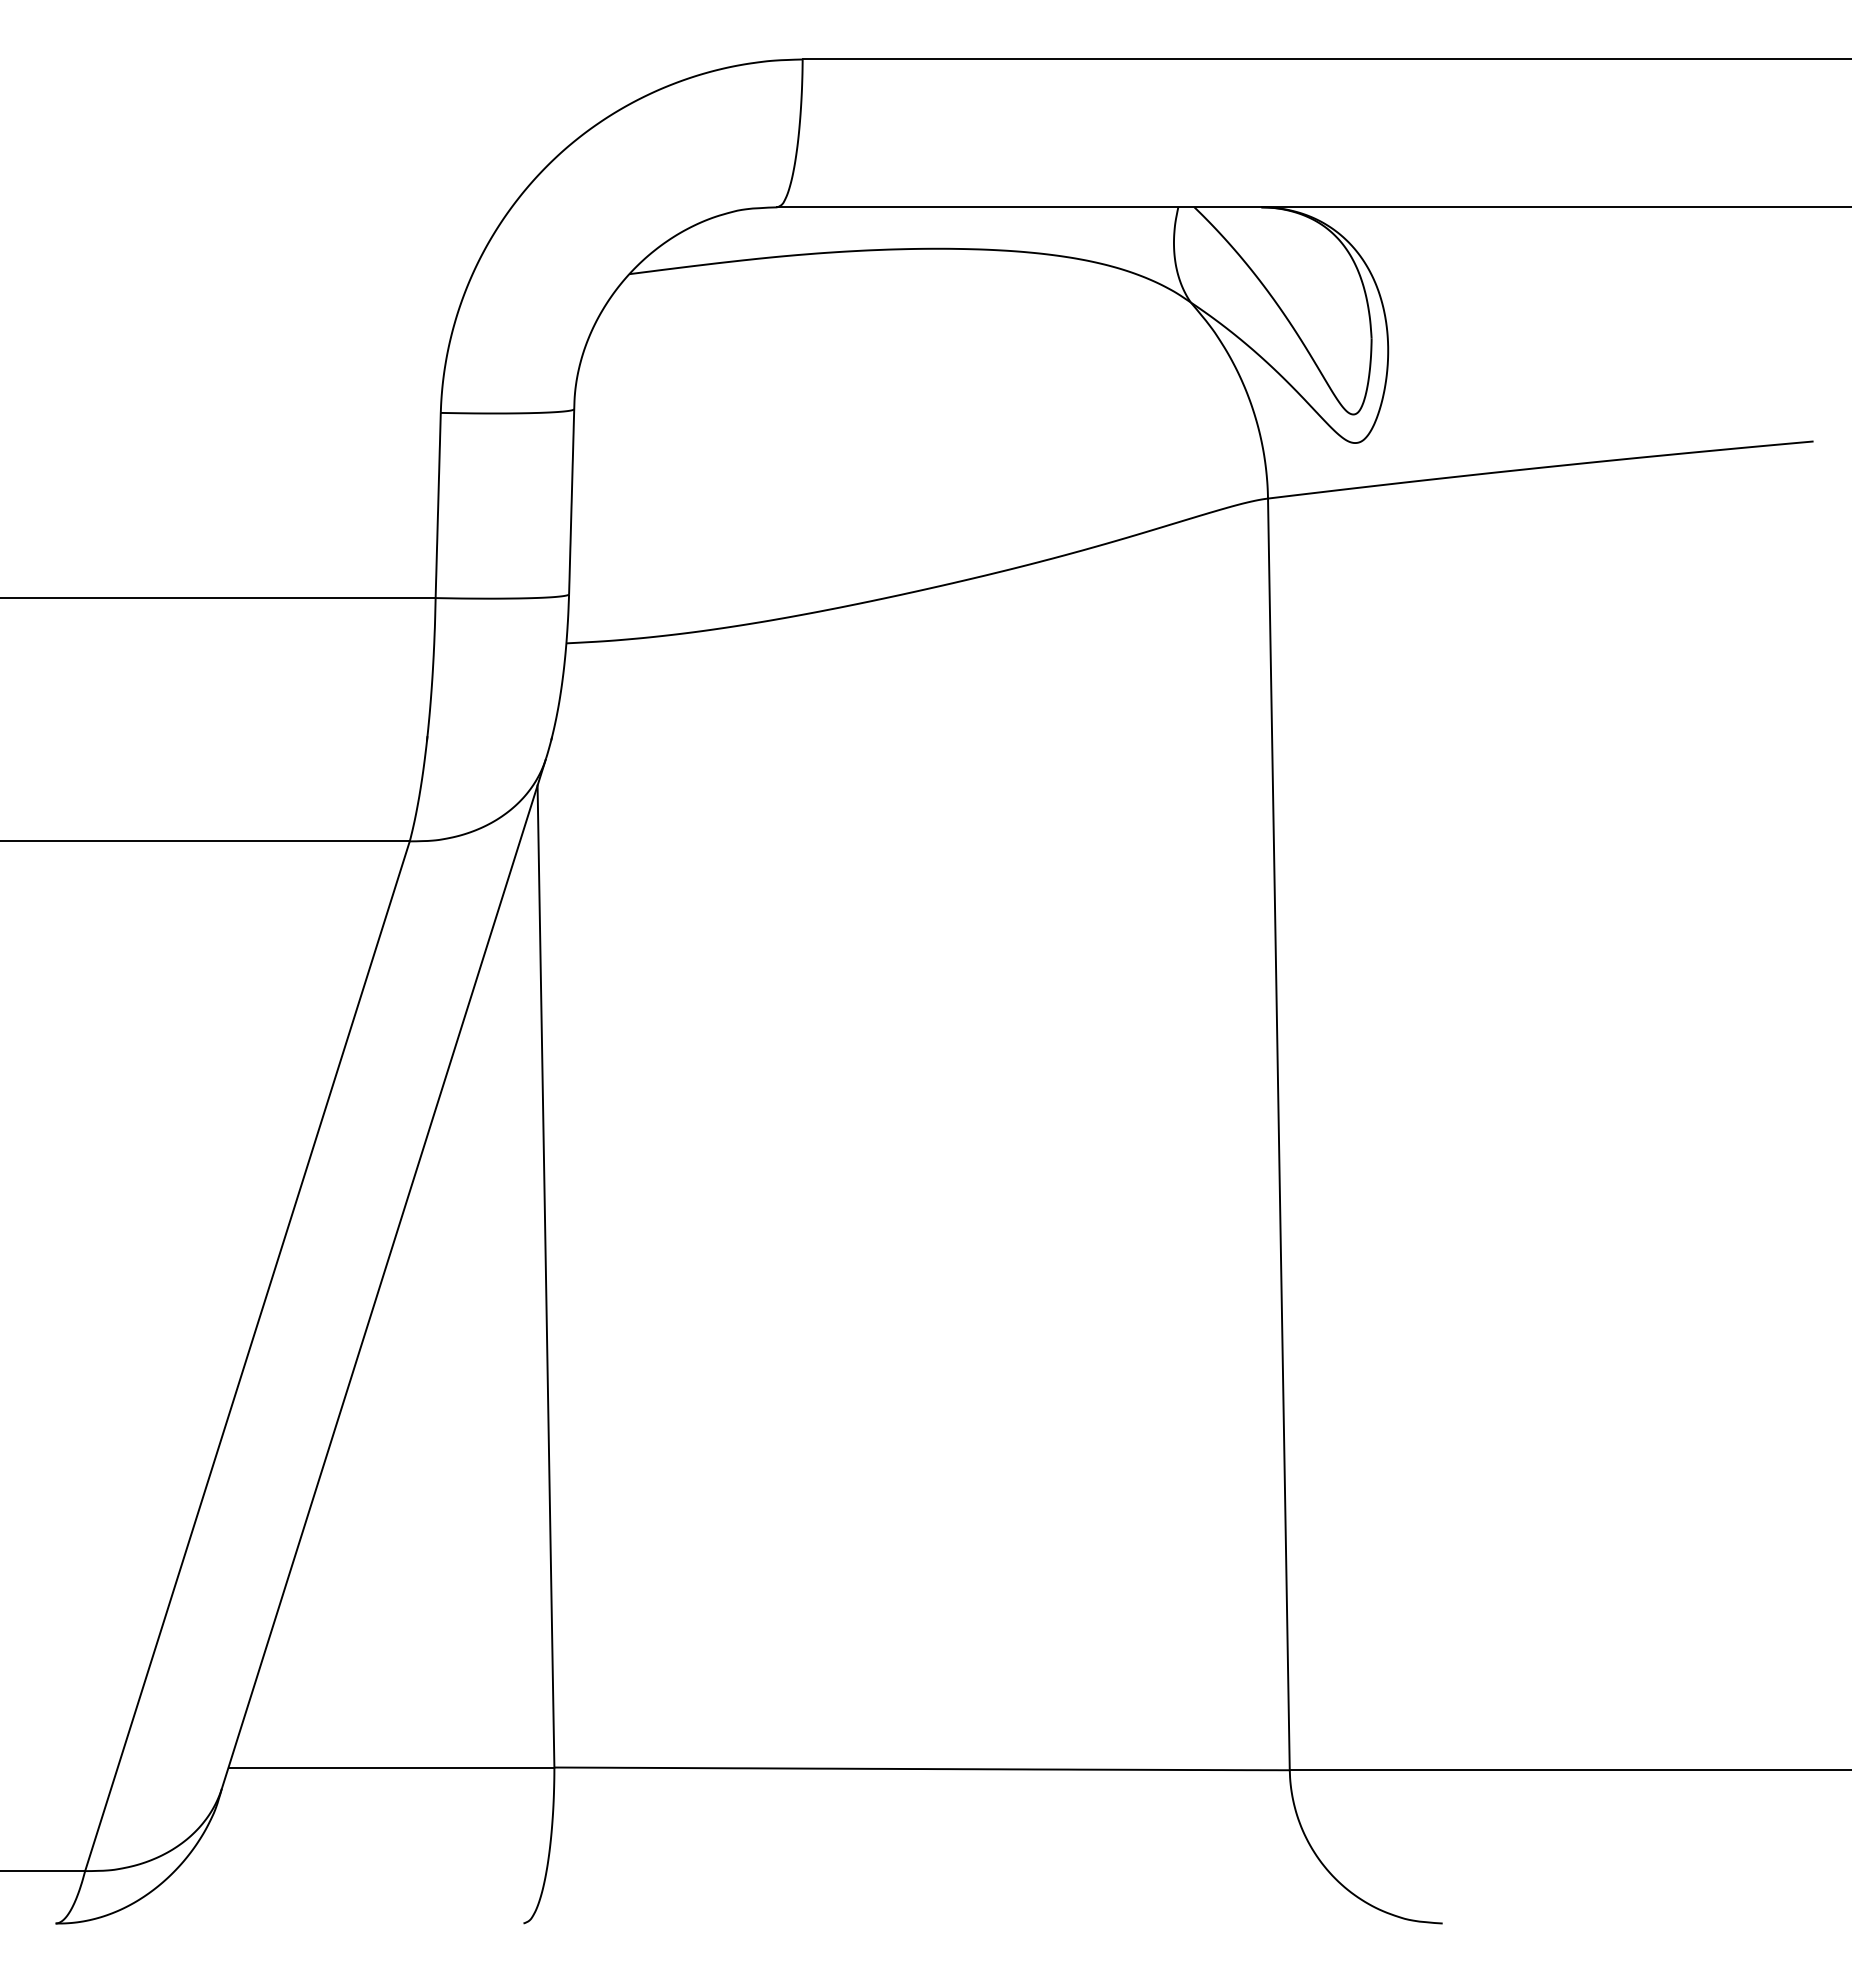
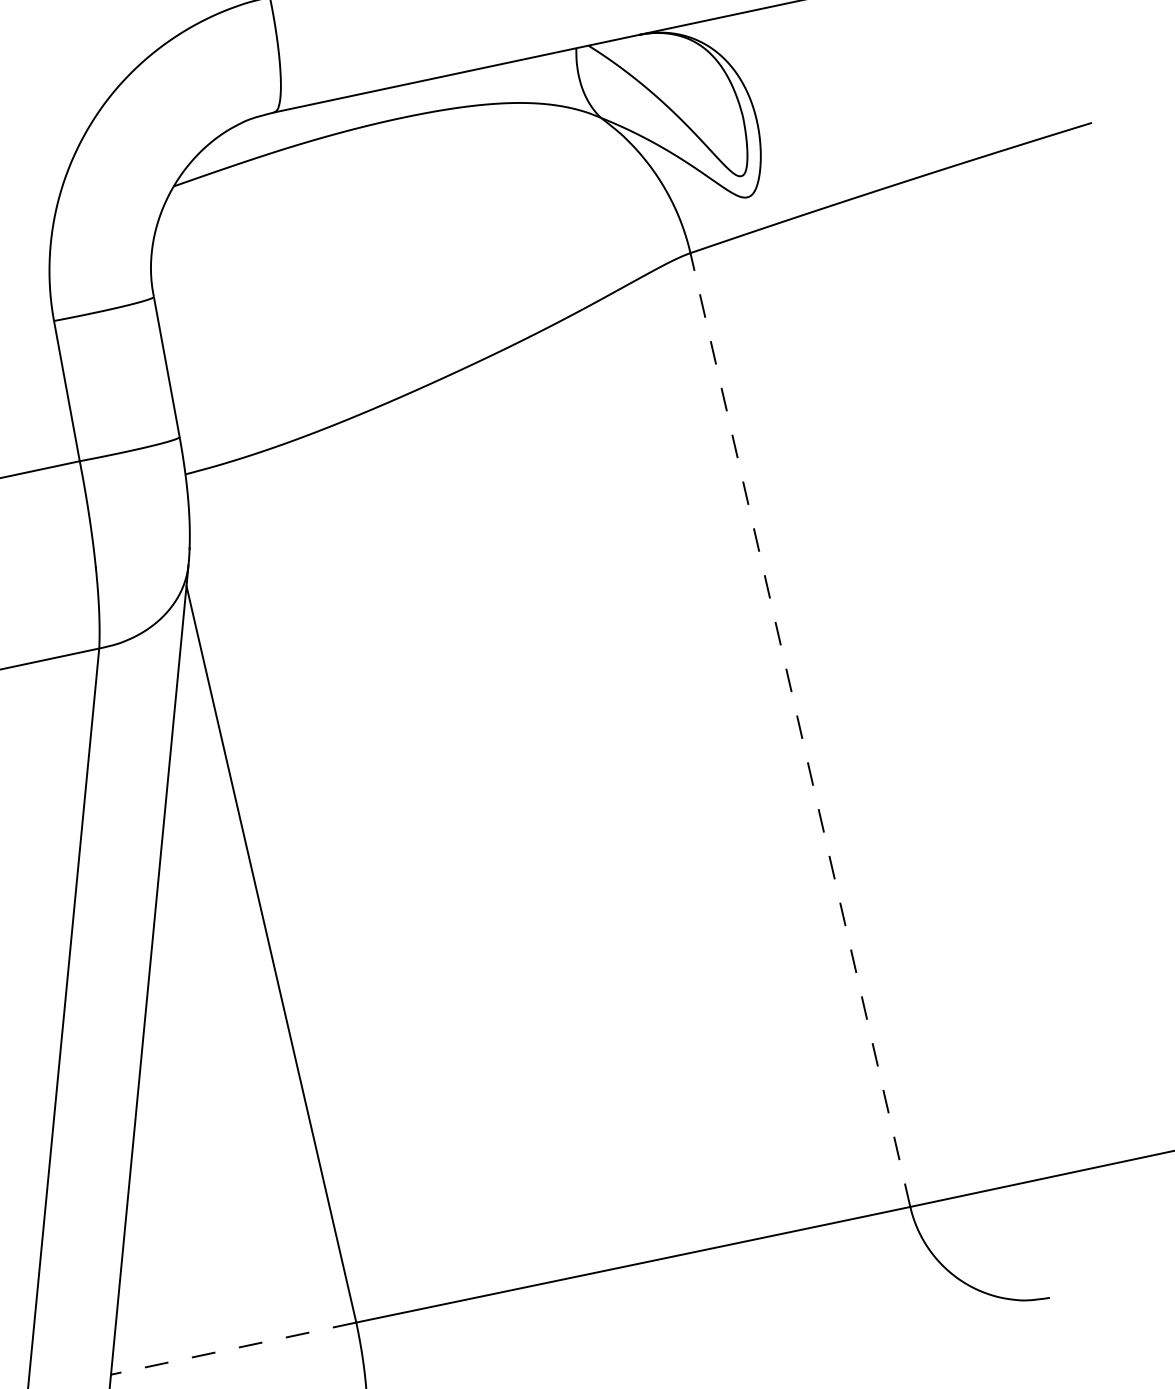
line: (1278, 1134) -> (800, 730), solid -> dashed
line: (391, 1767) -> (233, 1348), solid -> dashed

